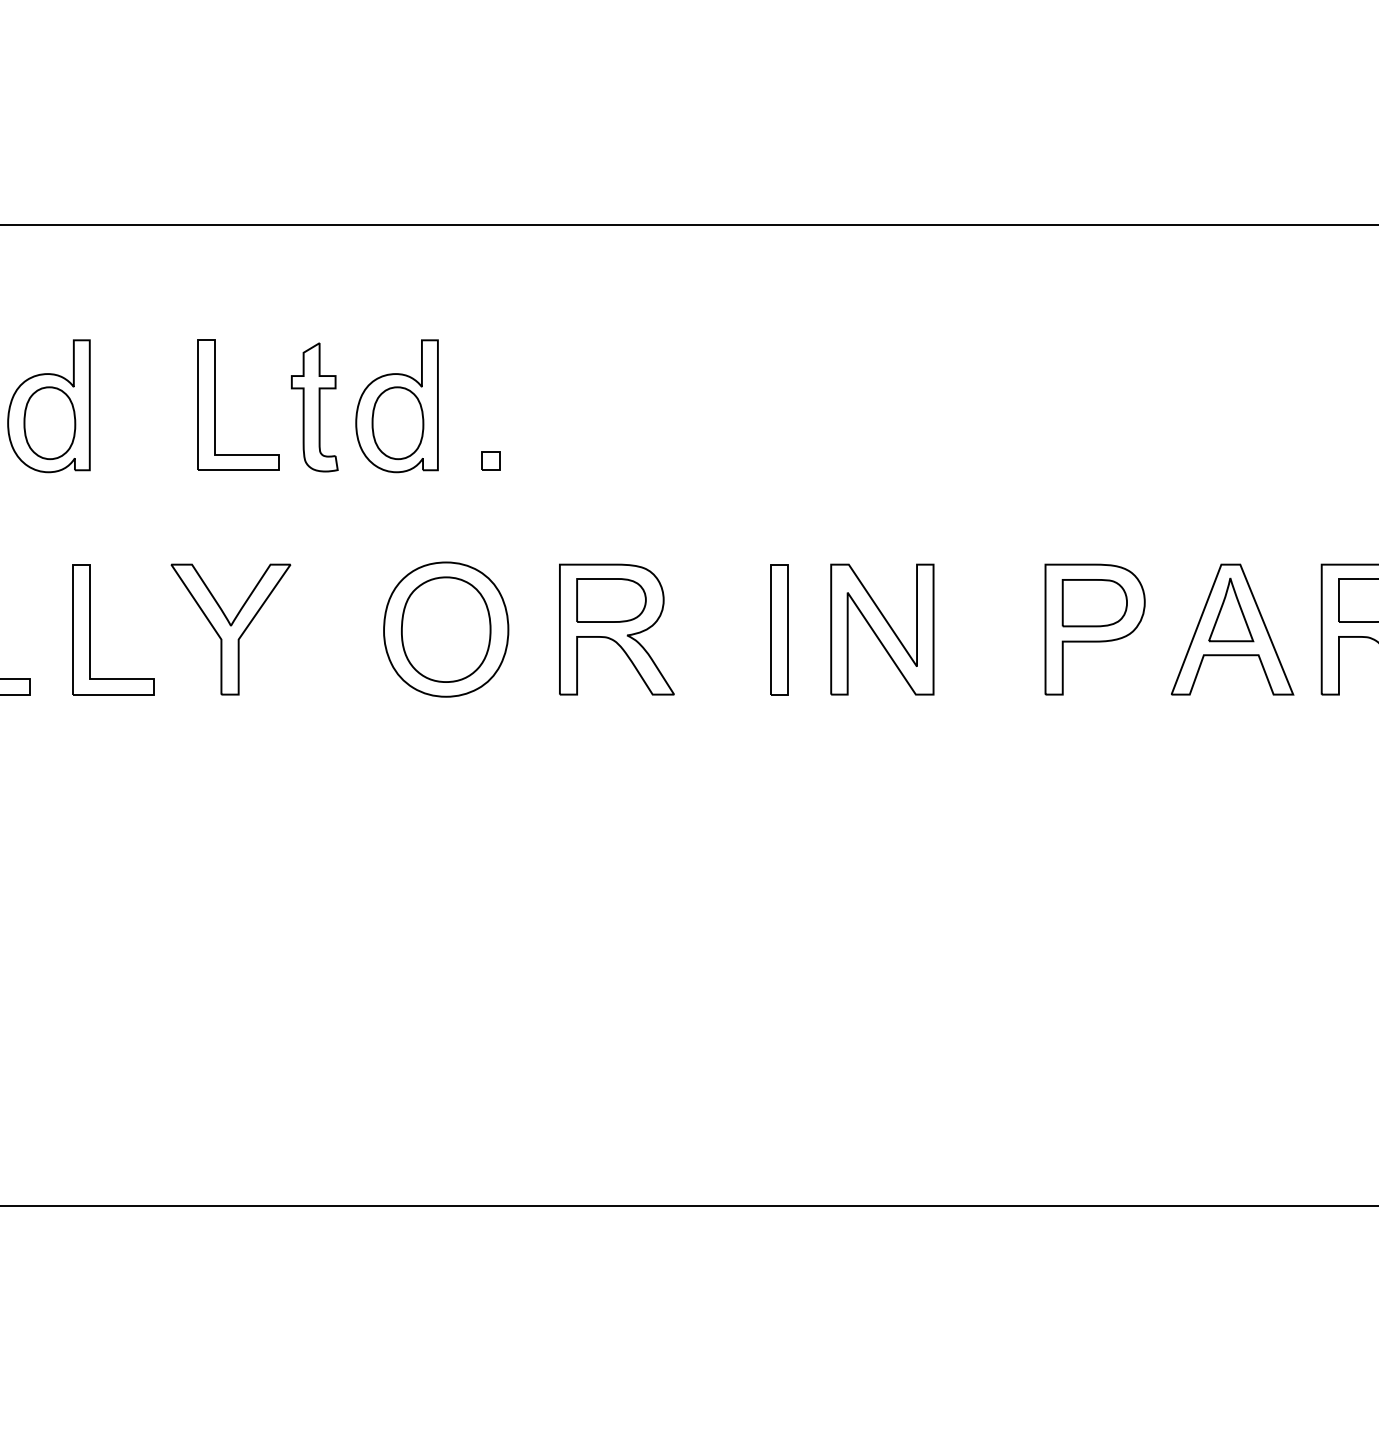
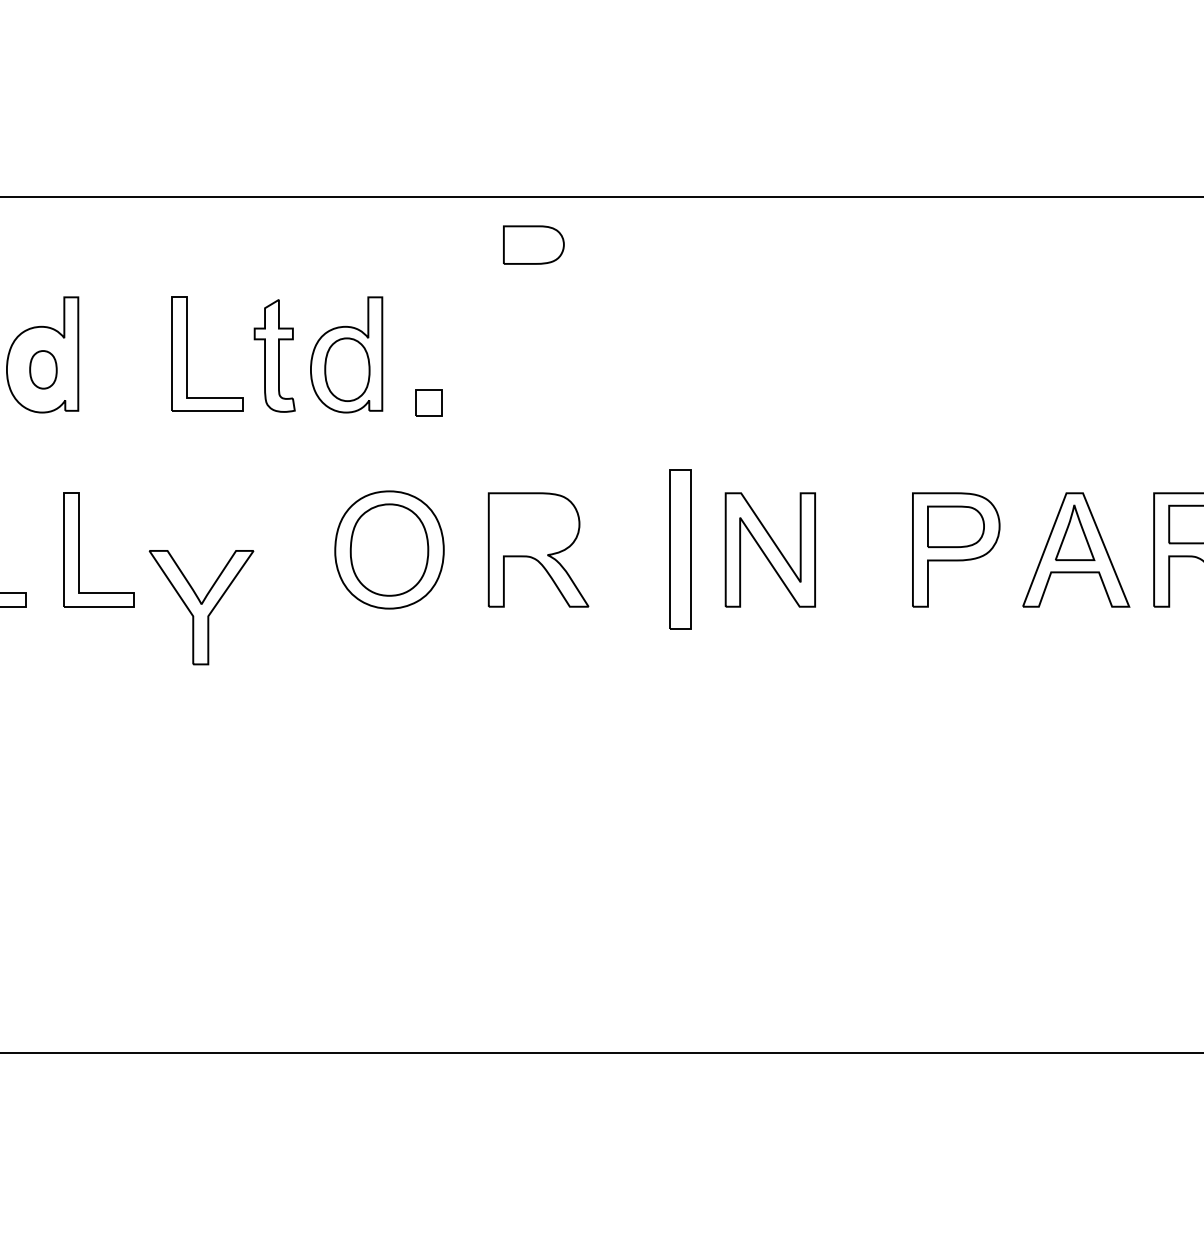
part: (49, 423) -> (43, 369), size x0.6
part: (490, 460) -> (428, 402), size x1.6
part: (611, 600) -> (533, 245), moved
part: (230, 629) -> (201, 607), moved
part: (779, 629) -> (680, 549), size x1.4

